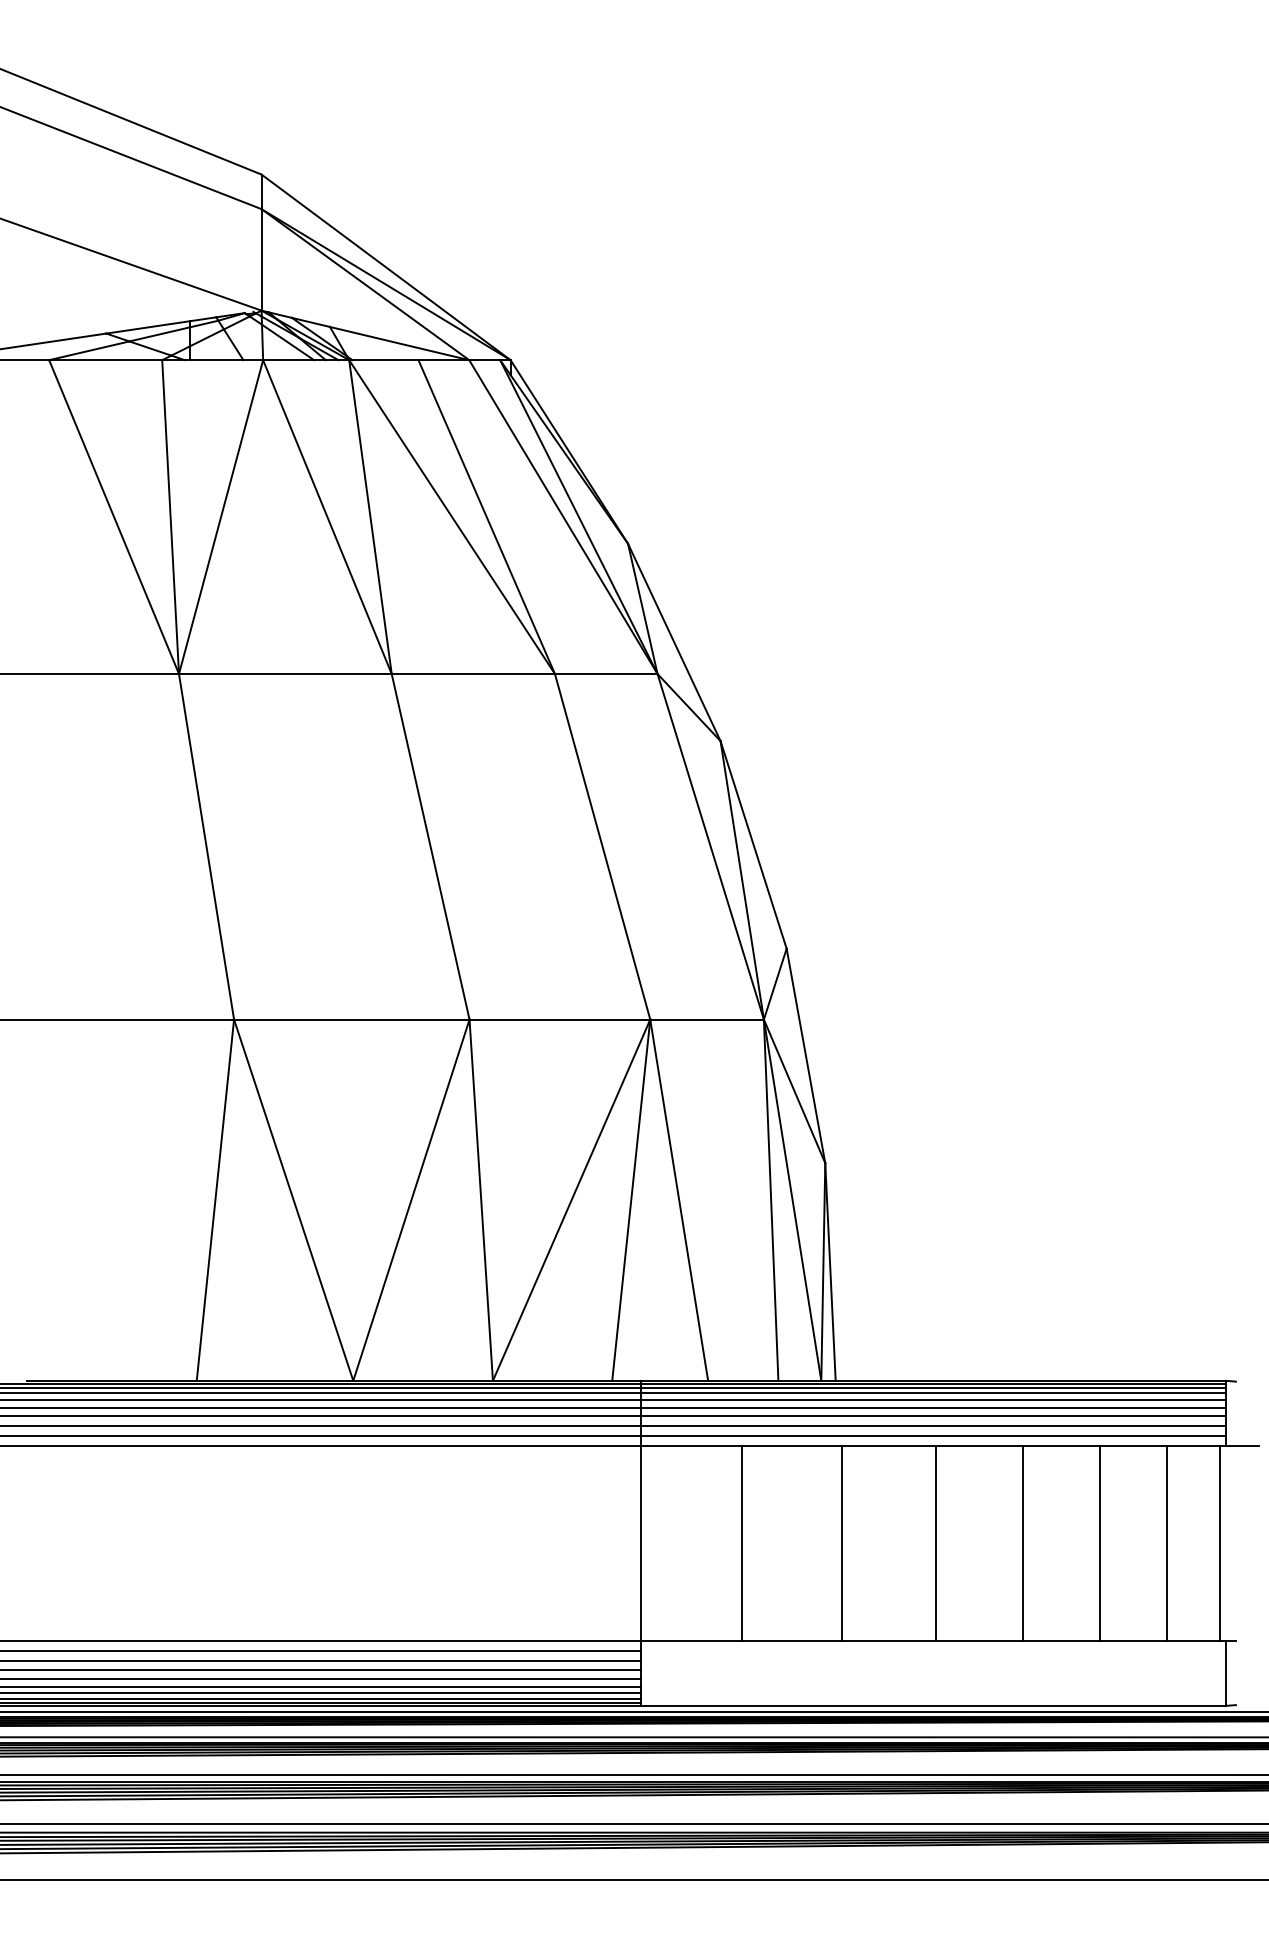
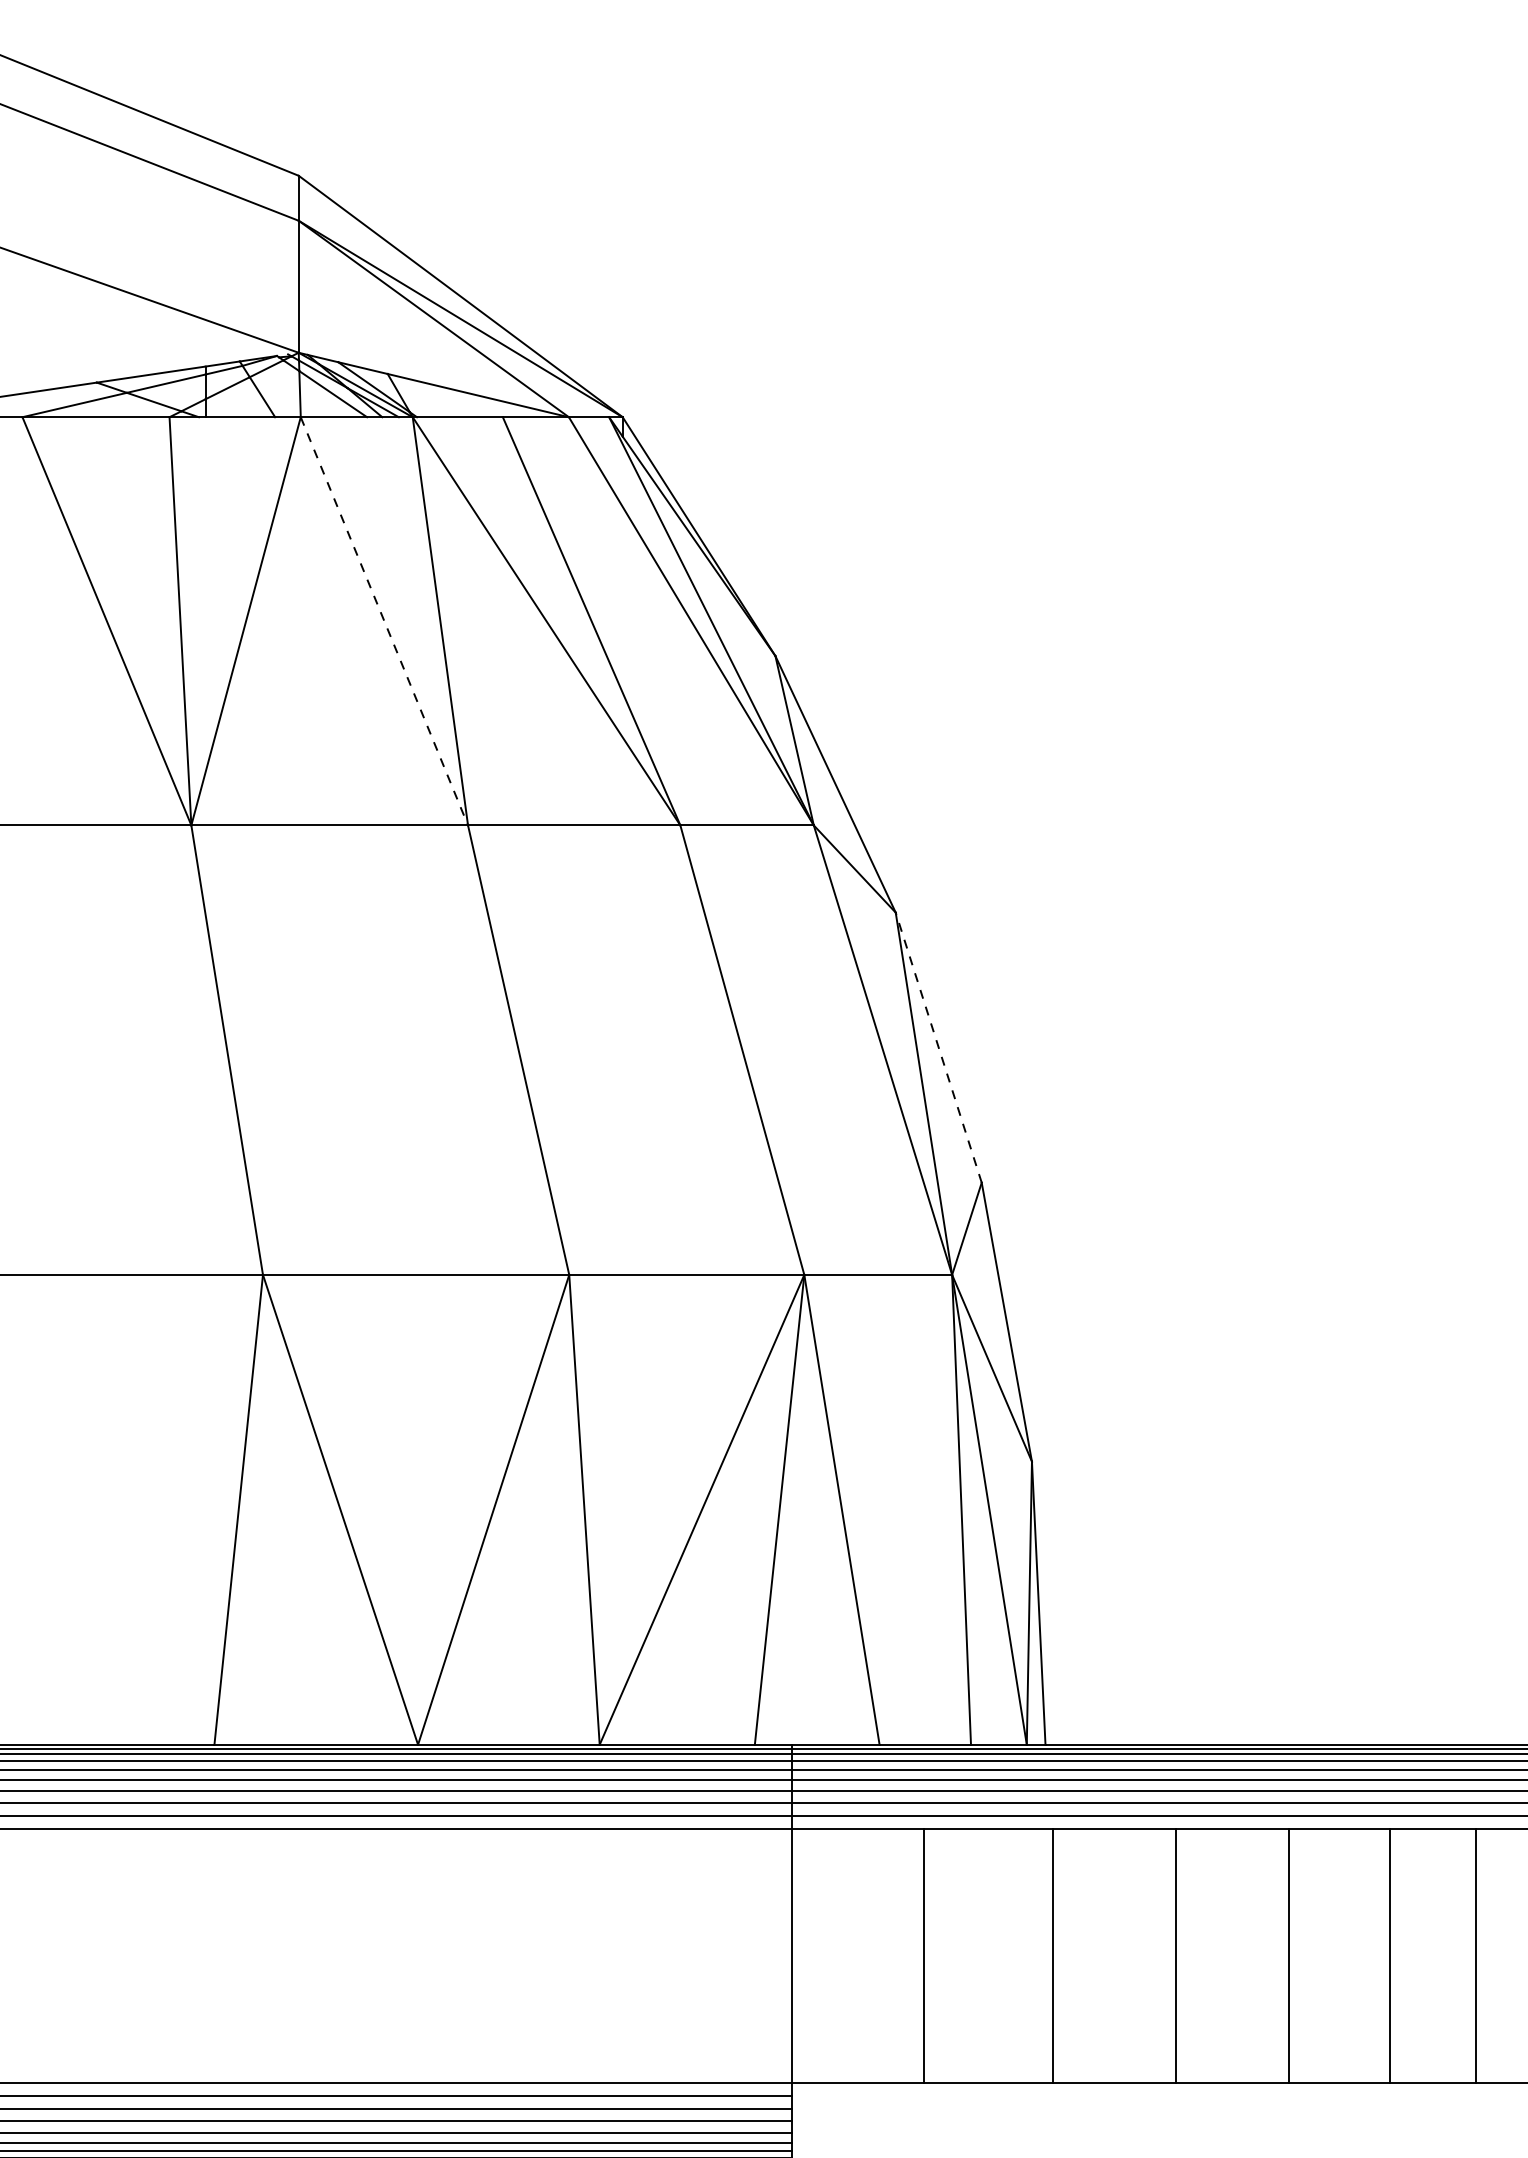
line: (327, 517) -> (384, 621), solid -> dashed
line: (753, 844) -> (938, 1047), solid -> dashed

